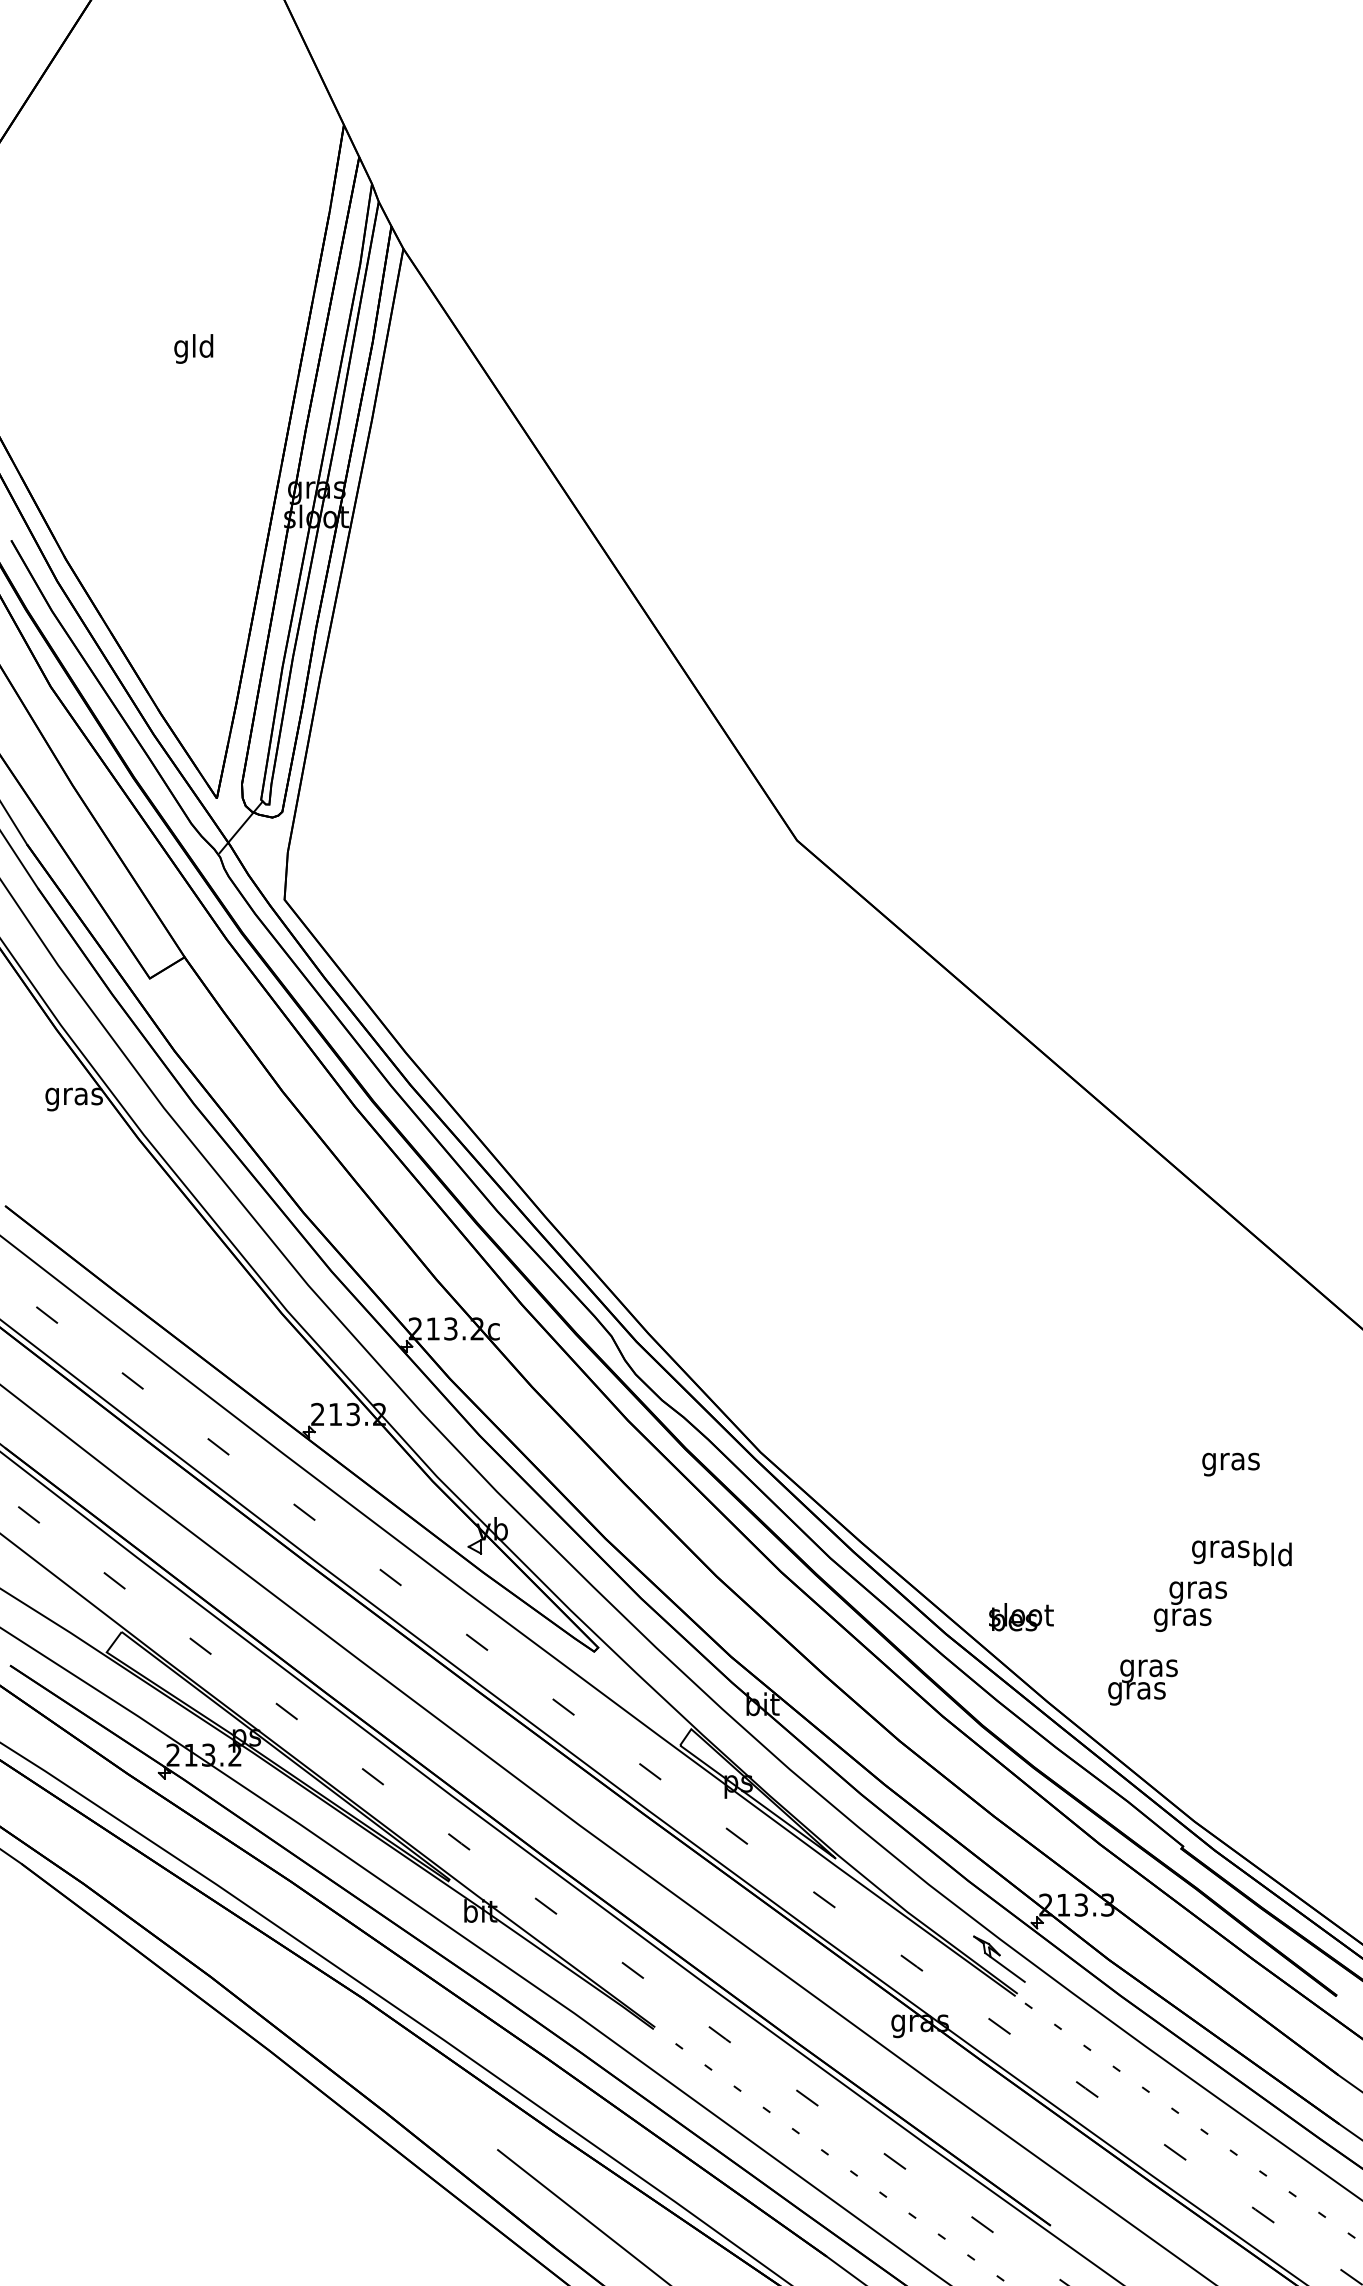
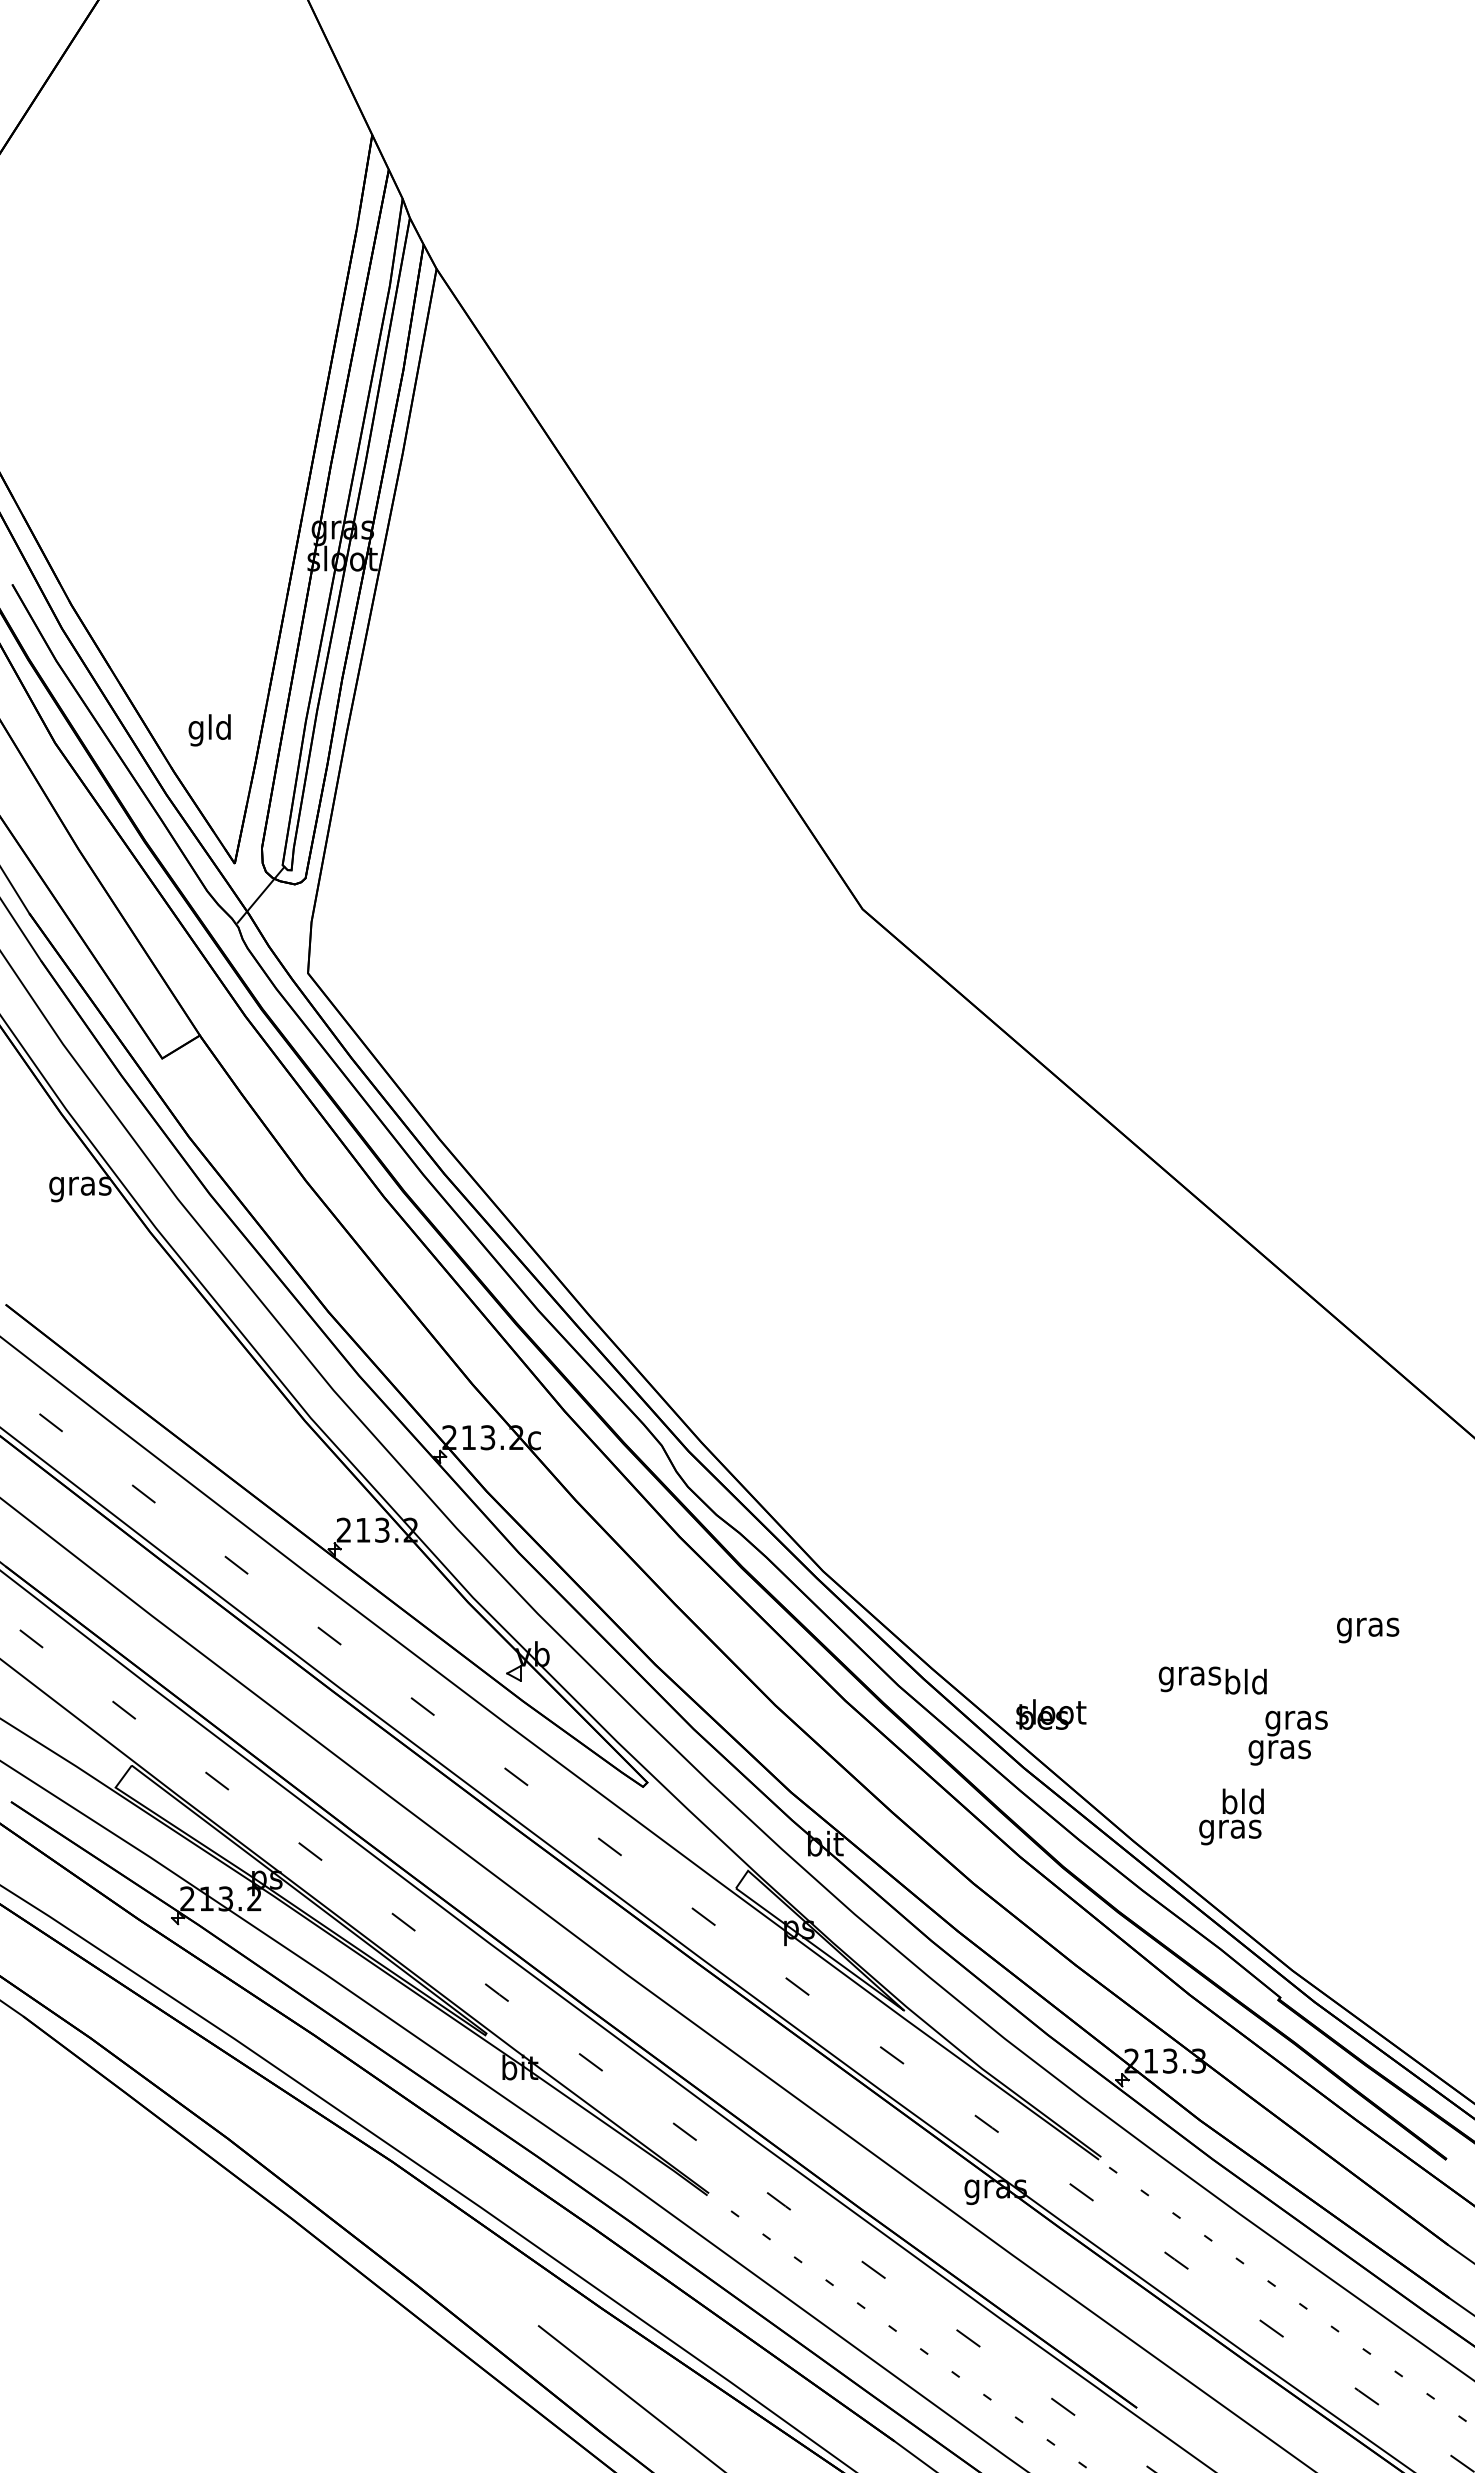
text: (193, 349) -> (209, 730), moved
text: (1231, 1464) -> (1368, 1630), moved
text: (1241, 1553) -> (1212, 1680), moved
text: (1021, 1617) -> (1051, 1714), moved
text: (1149, 1667) -> (1243, 1804), gras -> bld
part: (999, 1959) -> (1081, 2119), removed

